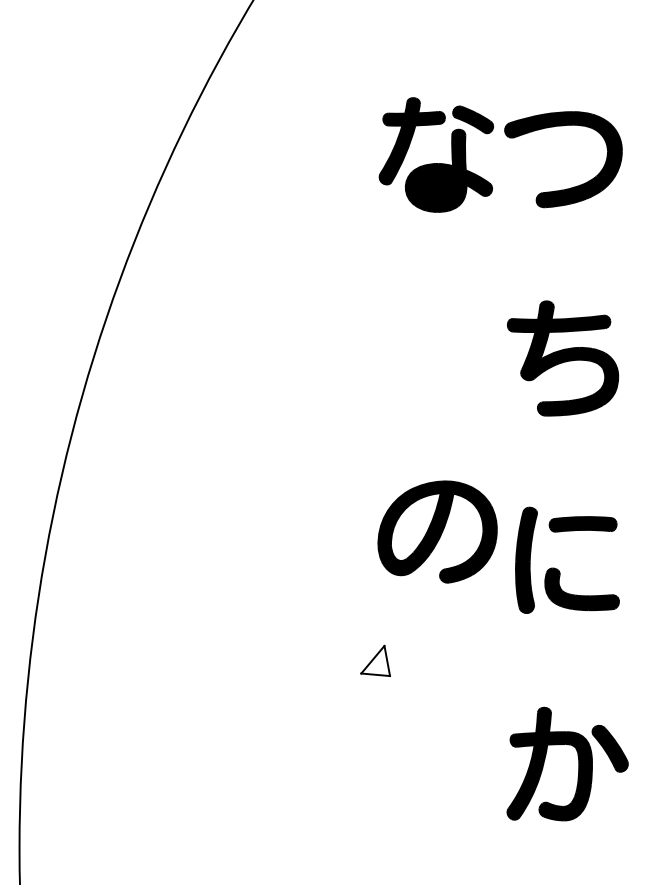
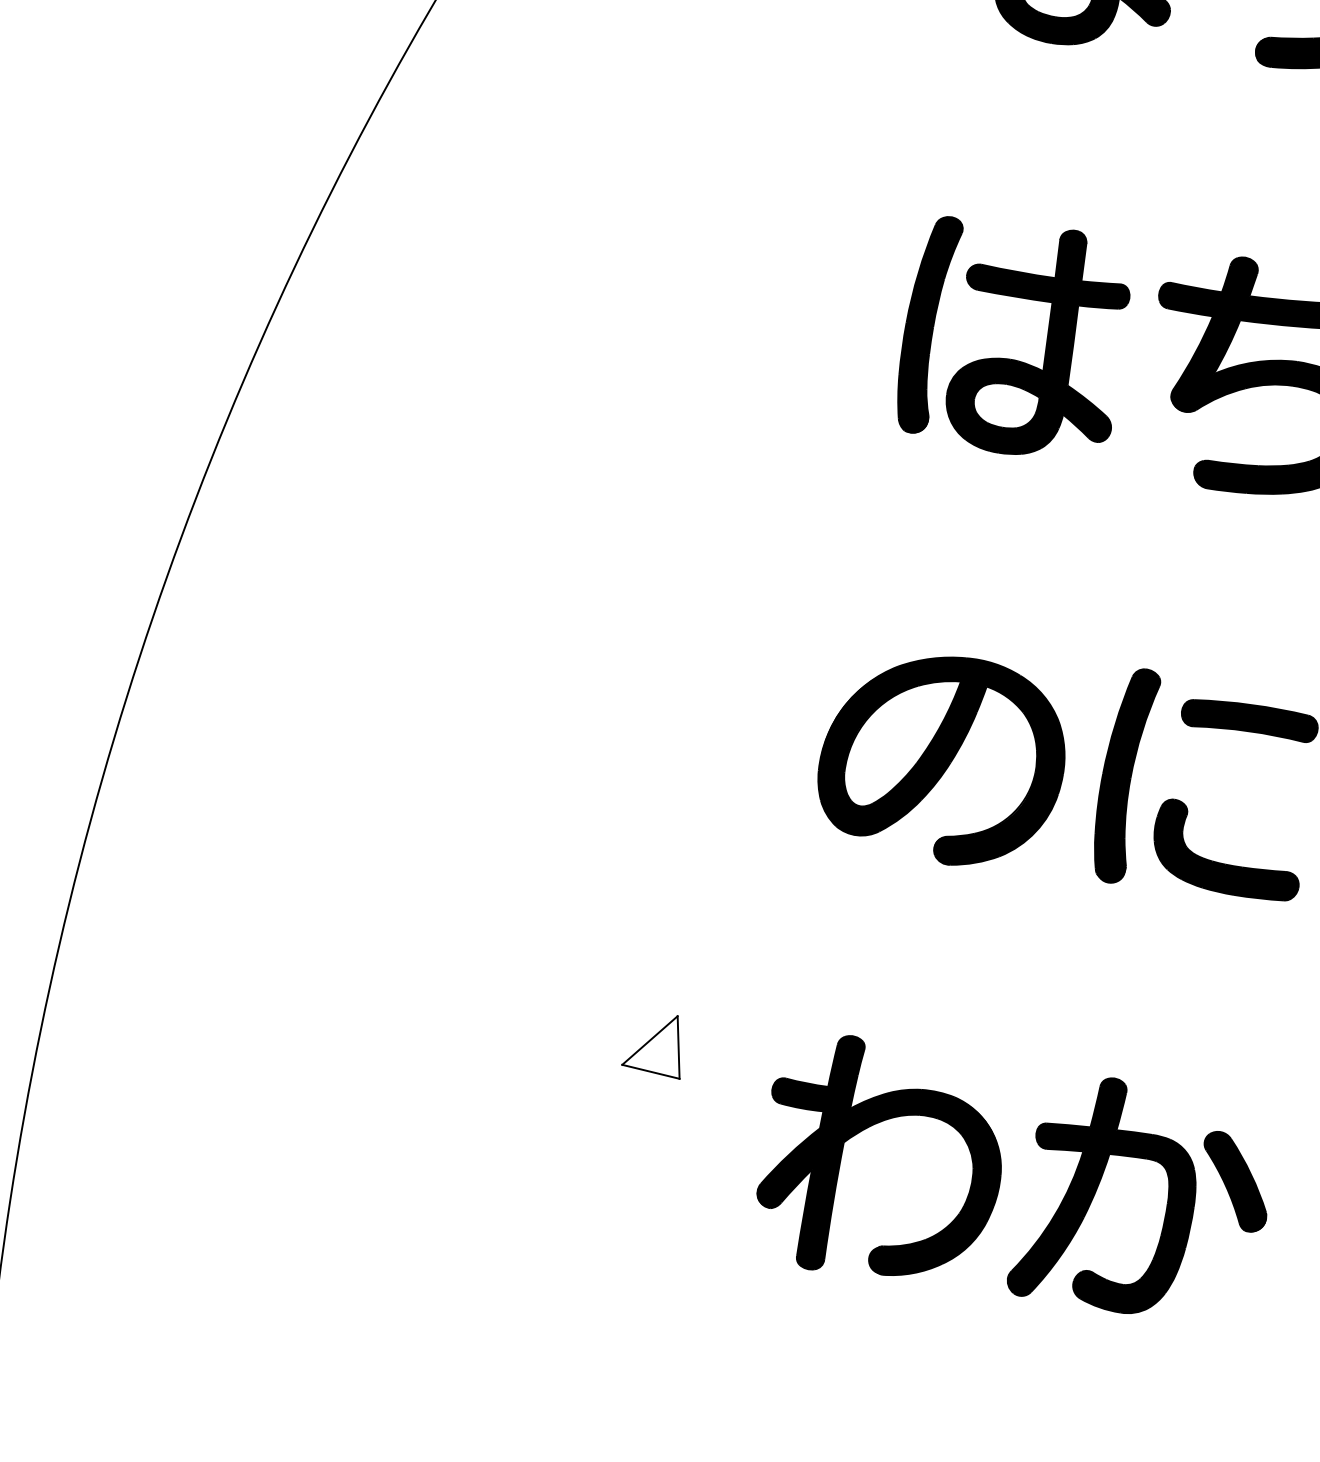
part: (440, 367) -> (1010, 358), added
part: (437, 531) -> (942, 757), moved
part: (375, 660) -> (655, 1042), moved
part: (429, 750) -> (869, 1129), added

